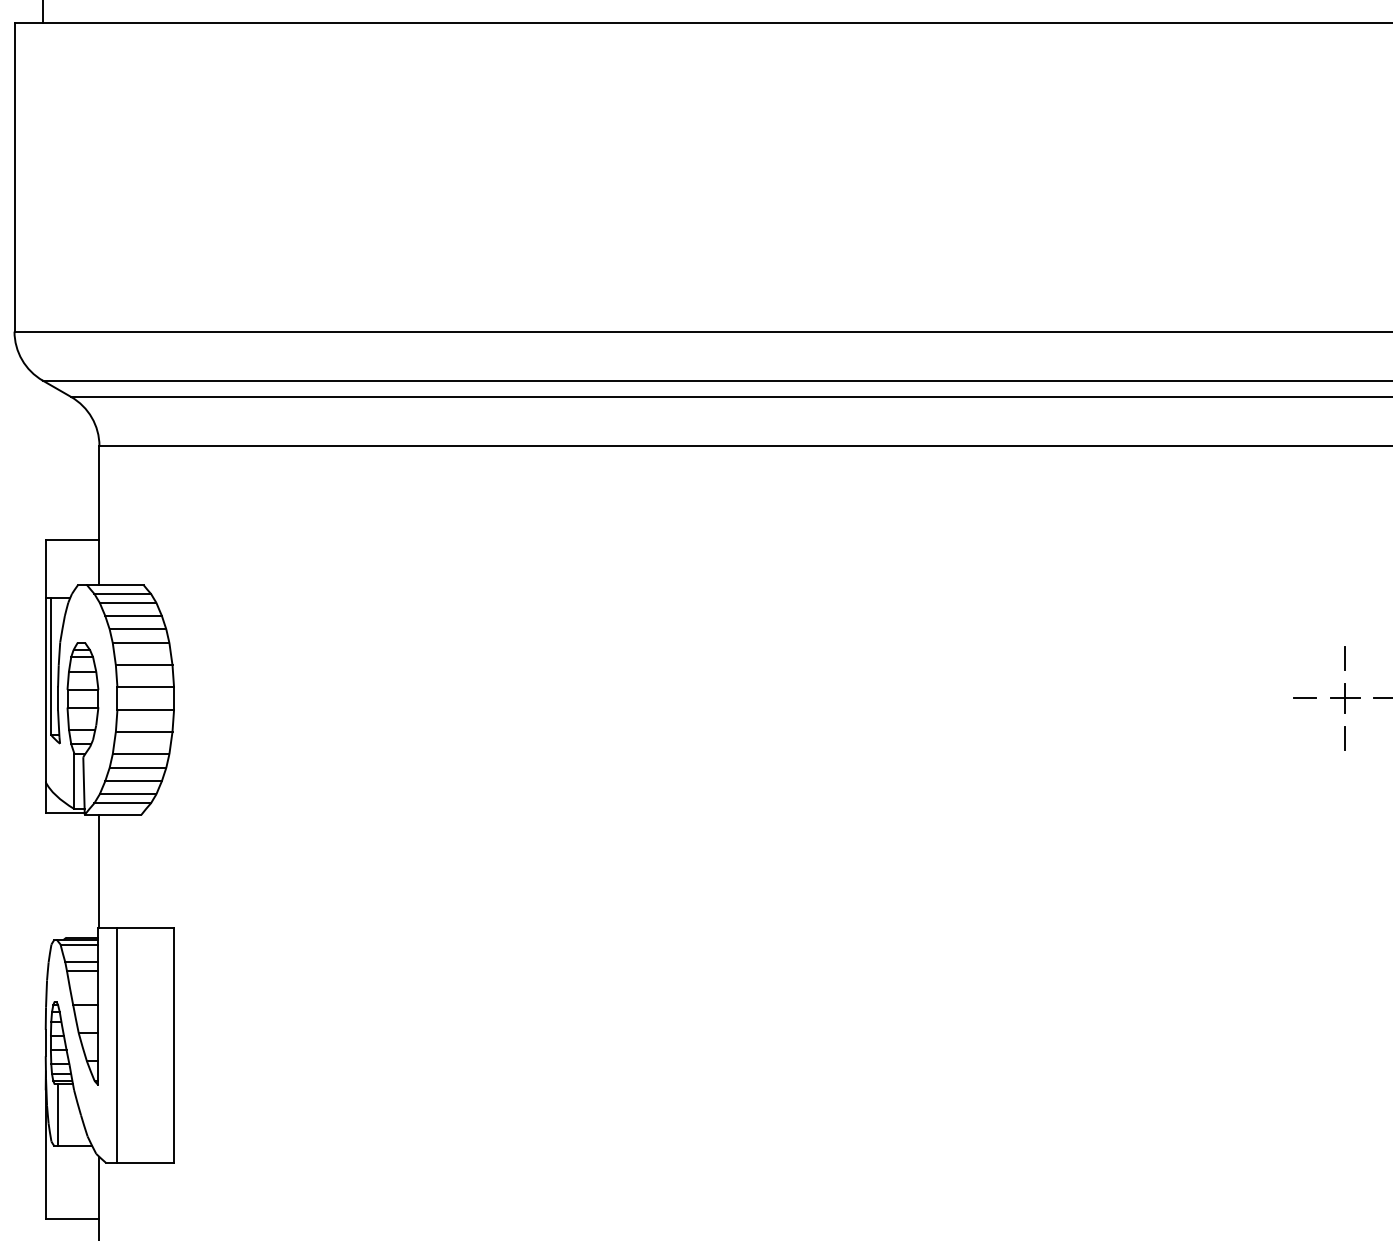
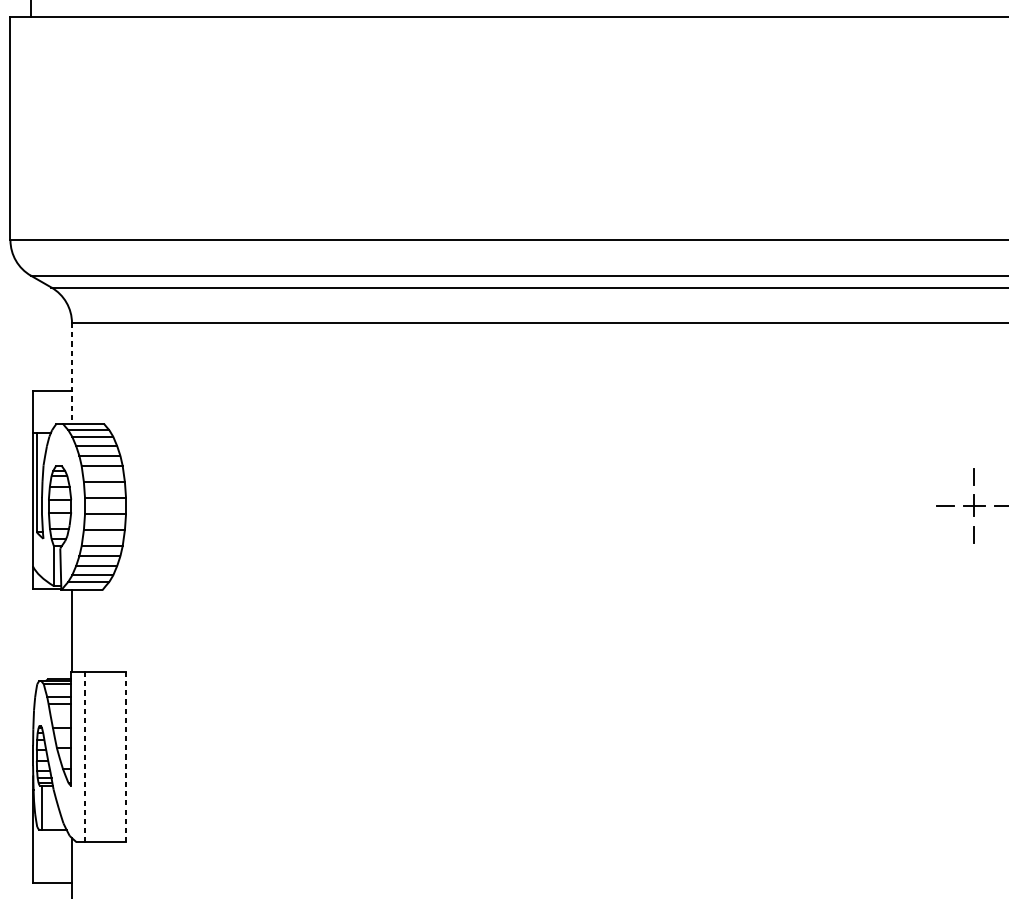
line: (99, 515) -> (72, 373), solid -> dashed
line: (117, 1045) -> (85, 757), solid -> dashed
line: (174, 1045) -> (126, 757), solid -> dashed

